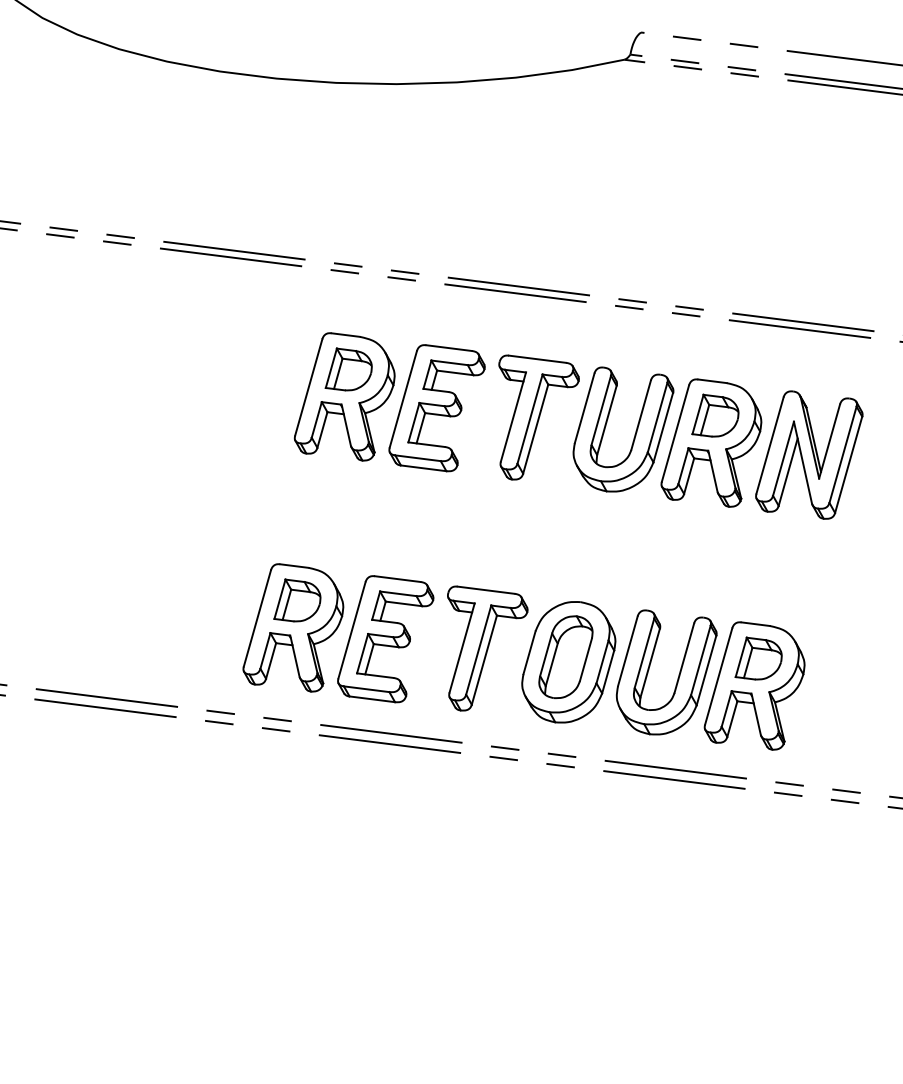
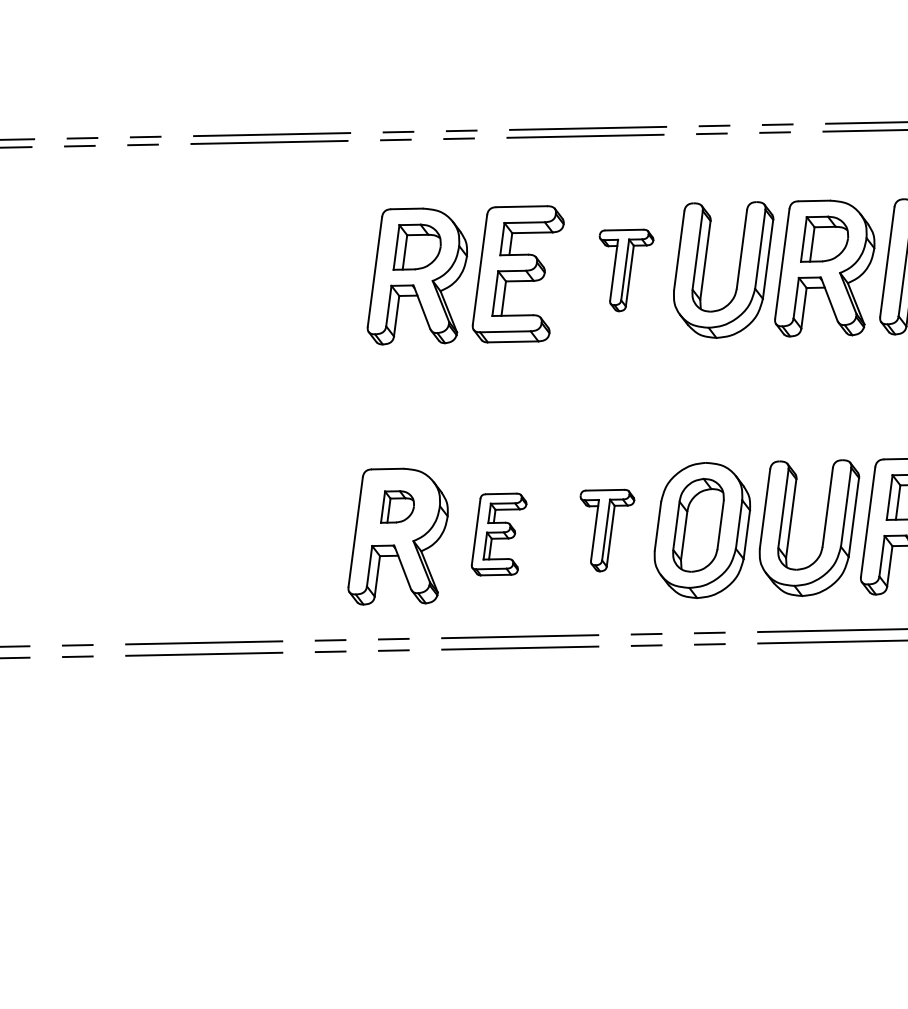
part: (538, 417) -> (630, 268), size x0.6
part: (297, 600) -> (396, 506), size x0.7
part: (385, 639) -> (498, 534), size x0.6
part: (487, 648) -> (611, 528), size x0.6

